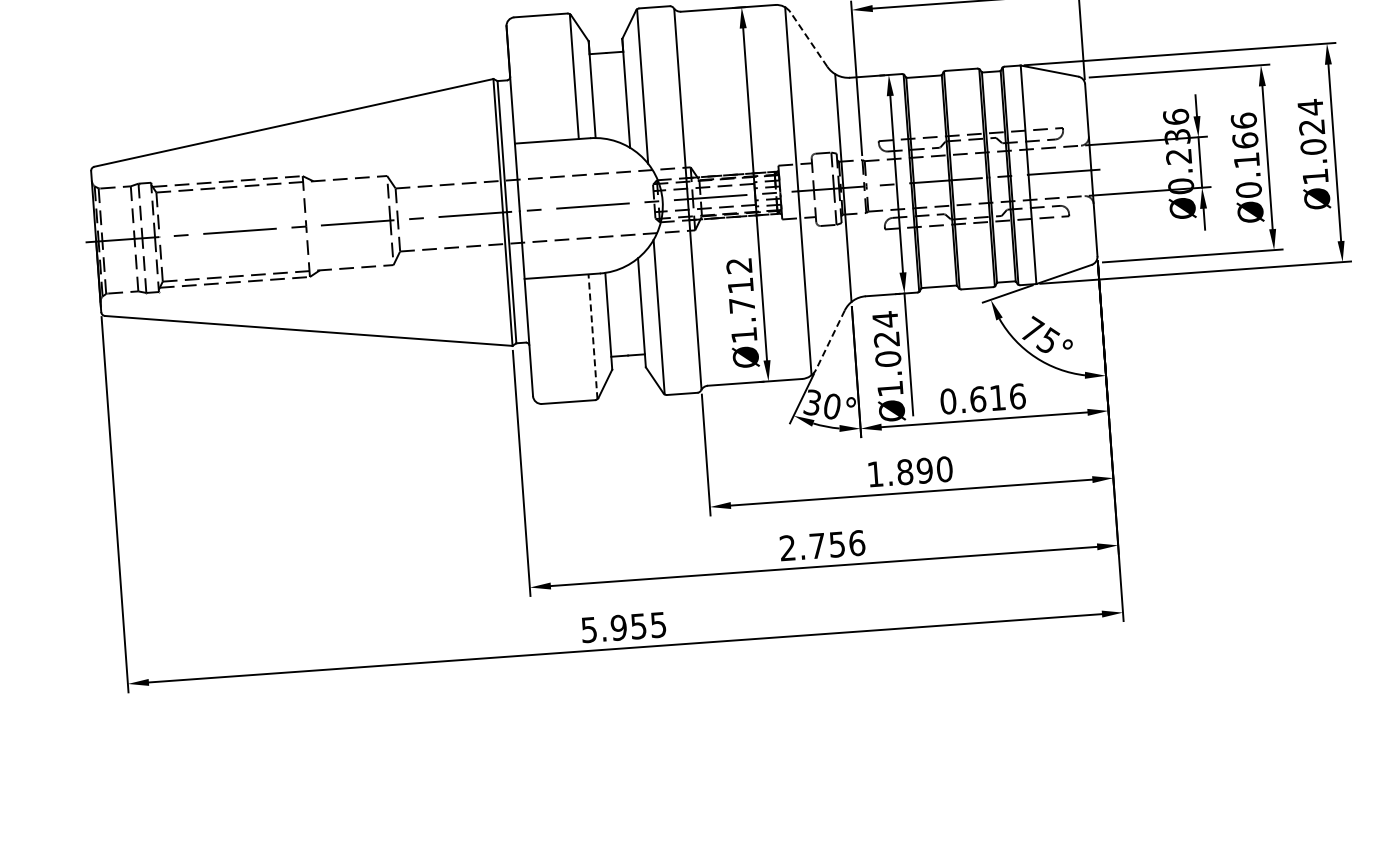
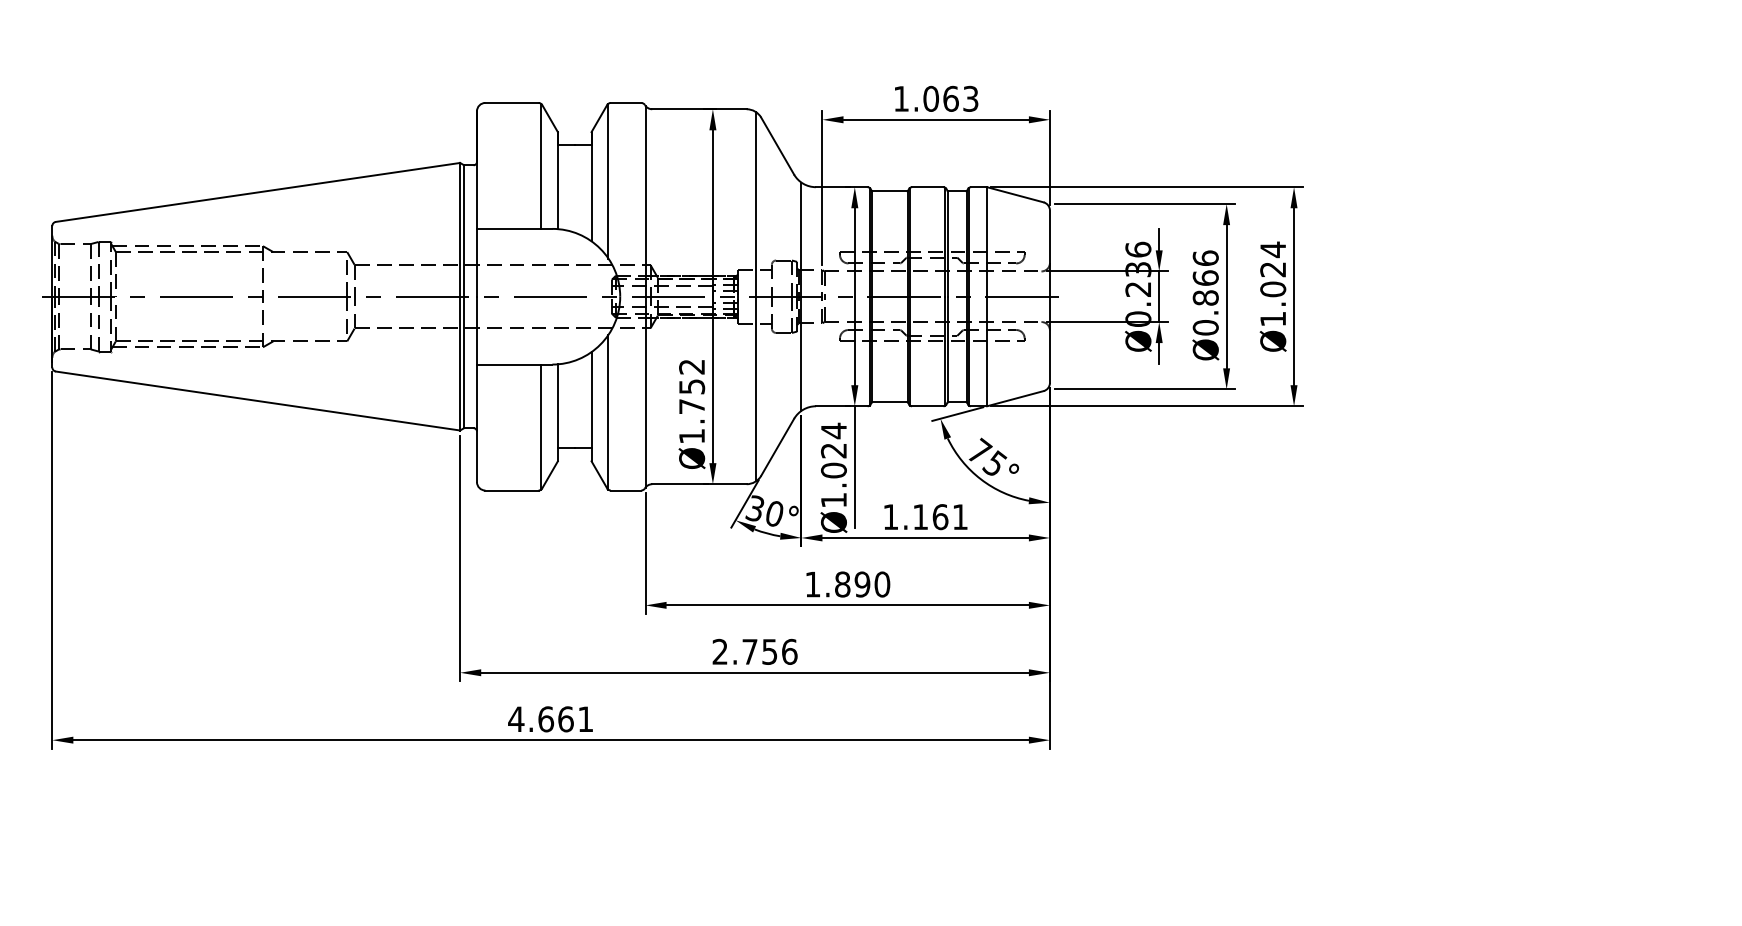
line: (808, 39) -> (777, 146), dashed -> solid
text: (1246, 159) -> (1205, 297), Ø0.166 -> Ø0.866
text: (741, 285) -> (692, 386), Ø1.712 -> Ø1.752
line: (593, 337) -> (541, 427), dashed -> solid
line: (830, 340) -> (777, 447), dashed -> solid
text: (982, 399) -> (925, 517), 0.616 -> 1.161
text: (623, 627) -> (550, 719), 5.955 -> 4.661

